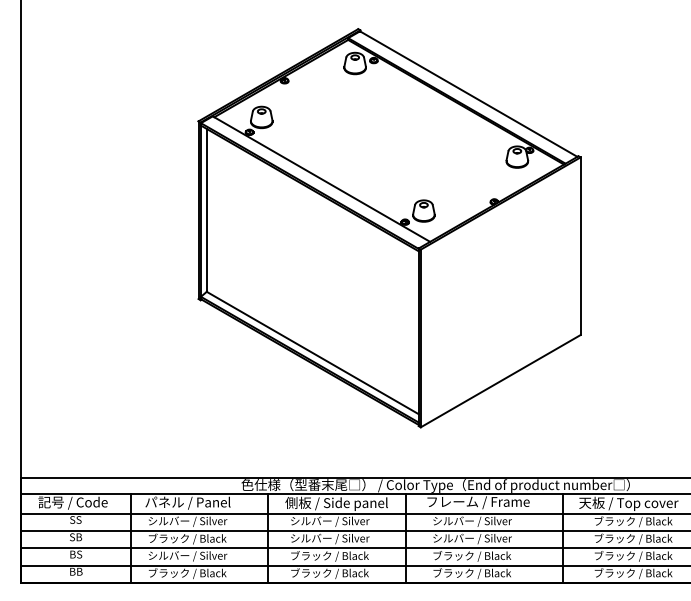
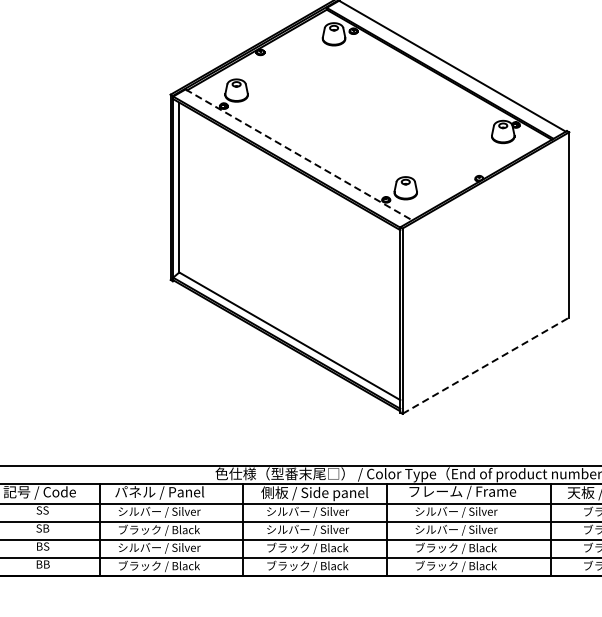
line: (321, 179) -> (298, 155), solid -> dashed
line: (501, 380) -> (486, 364), solid -> dashed

